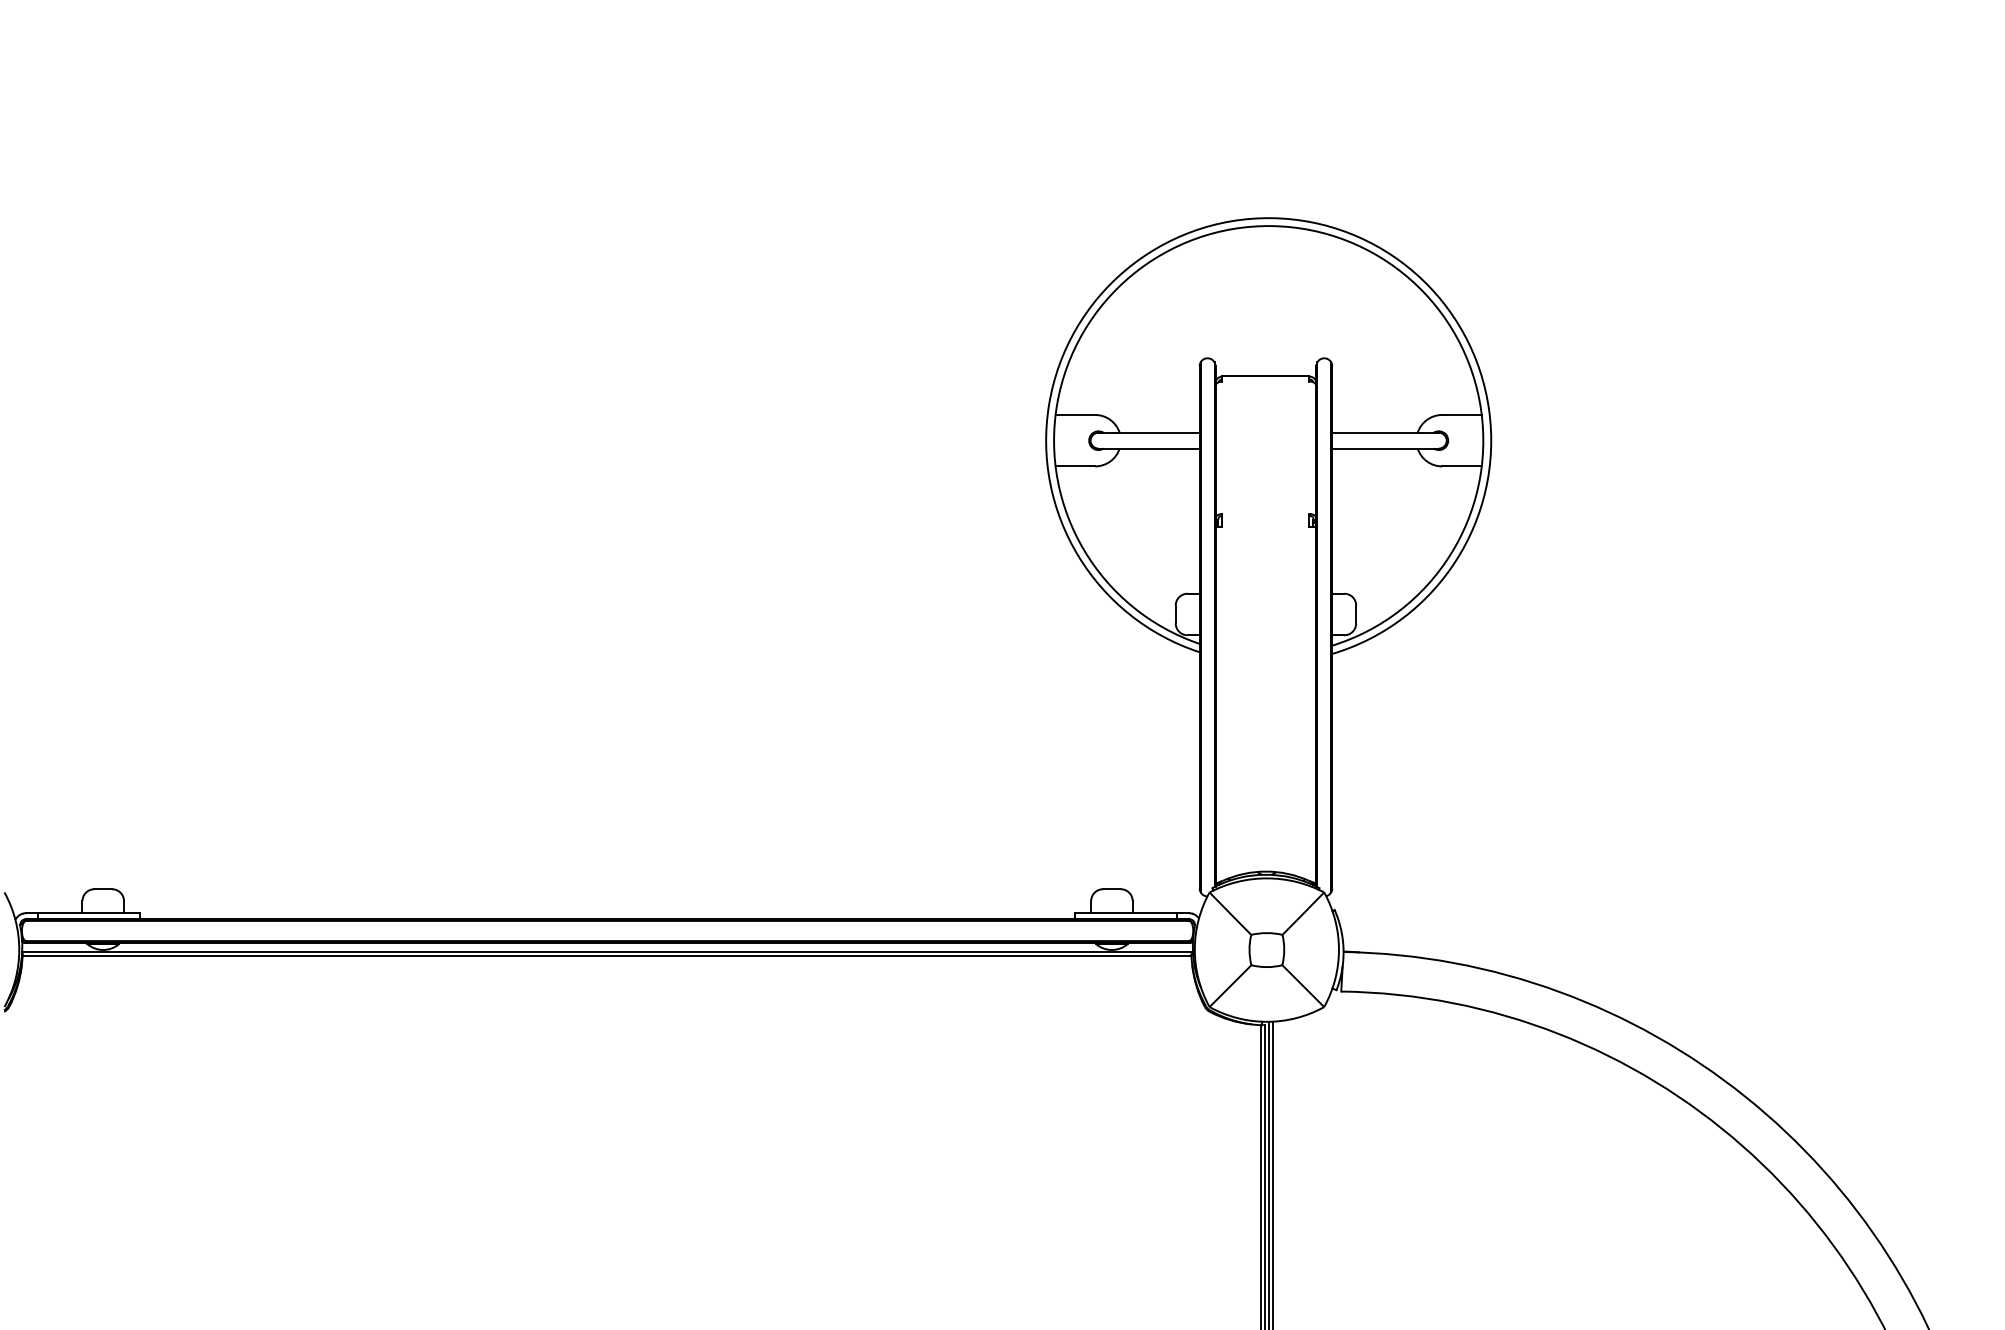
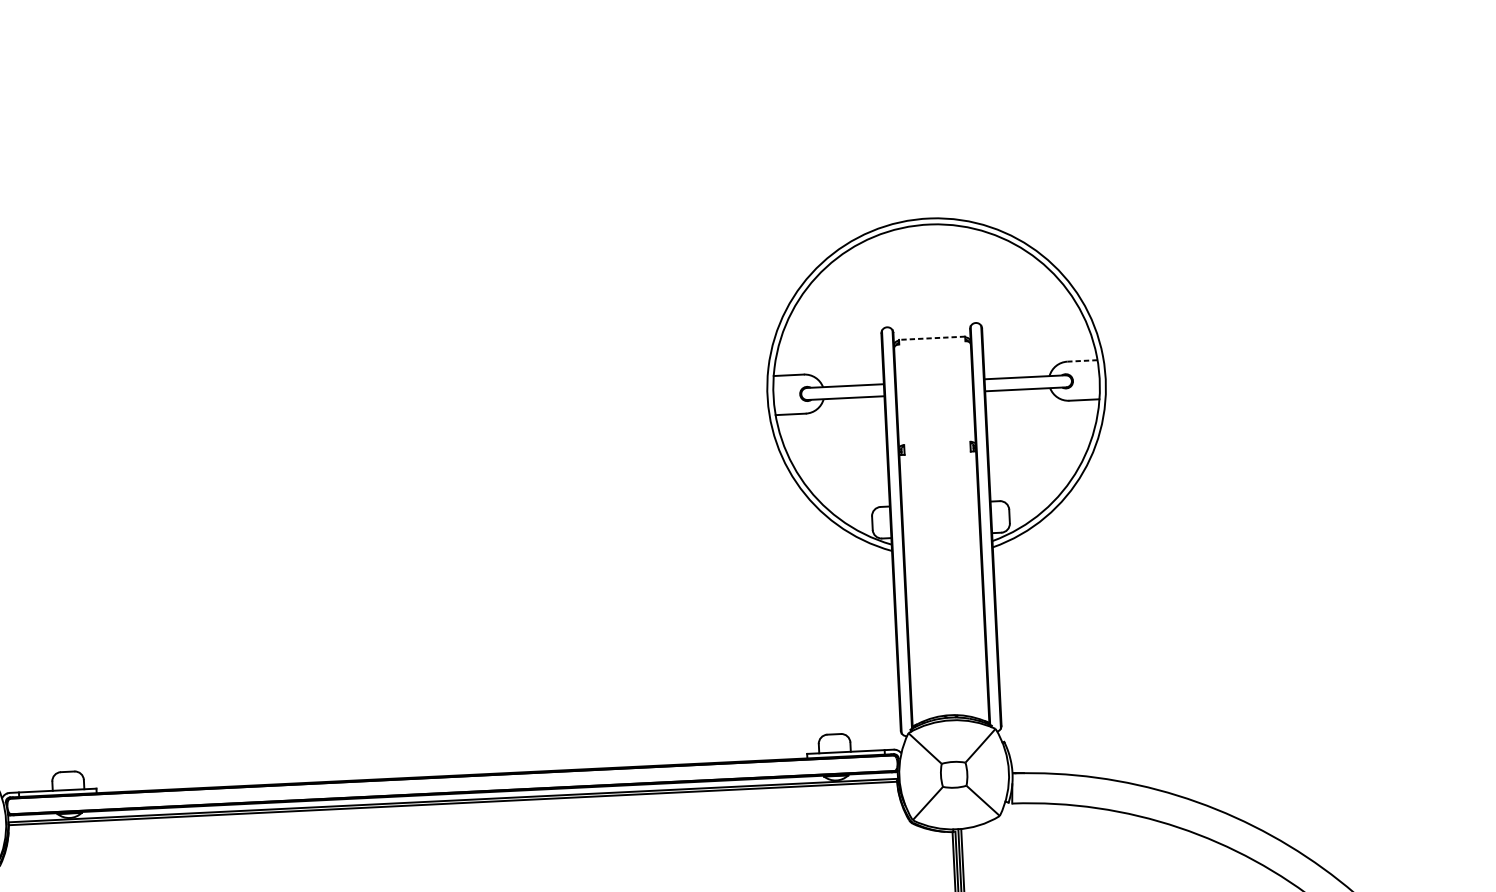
line: (1265, 375) -> (931, 338), solid -> dashed
line: (1461, 414) -> (1082, 360), solid -> dashed

